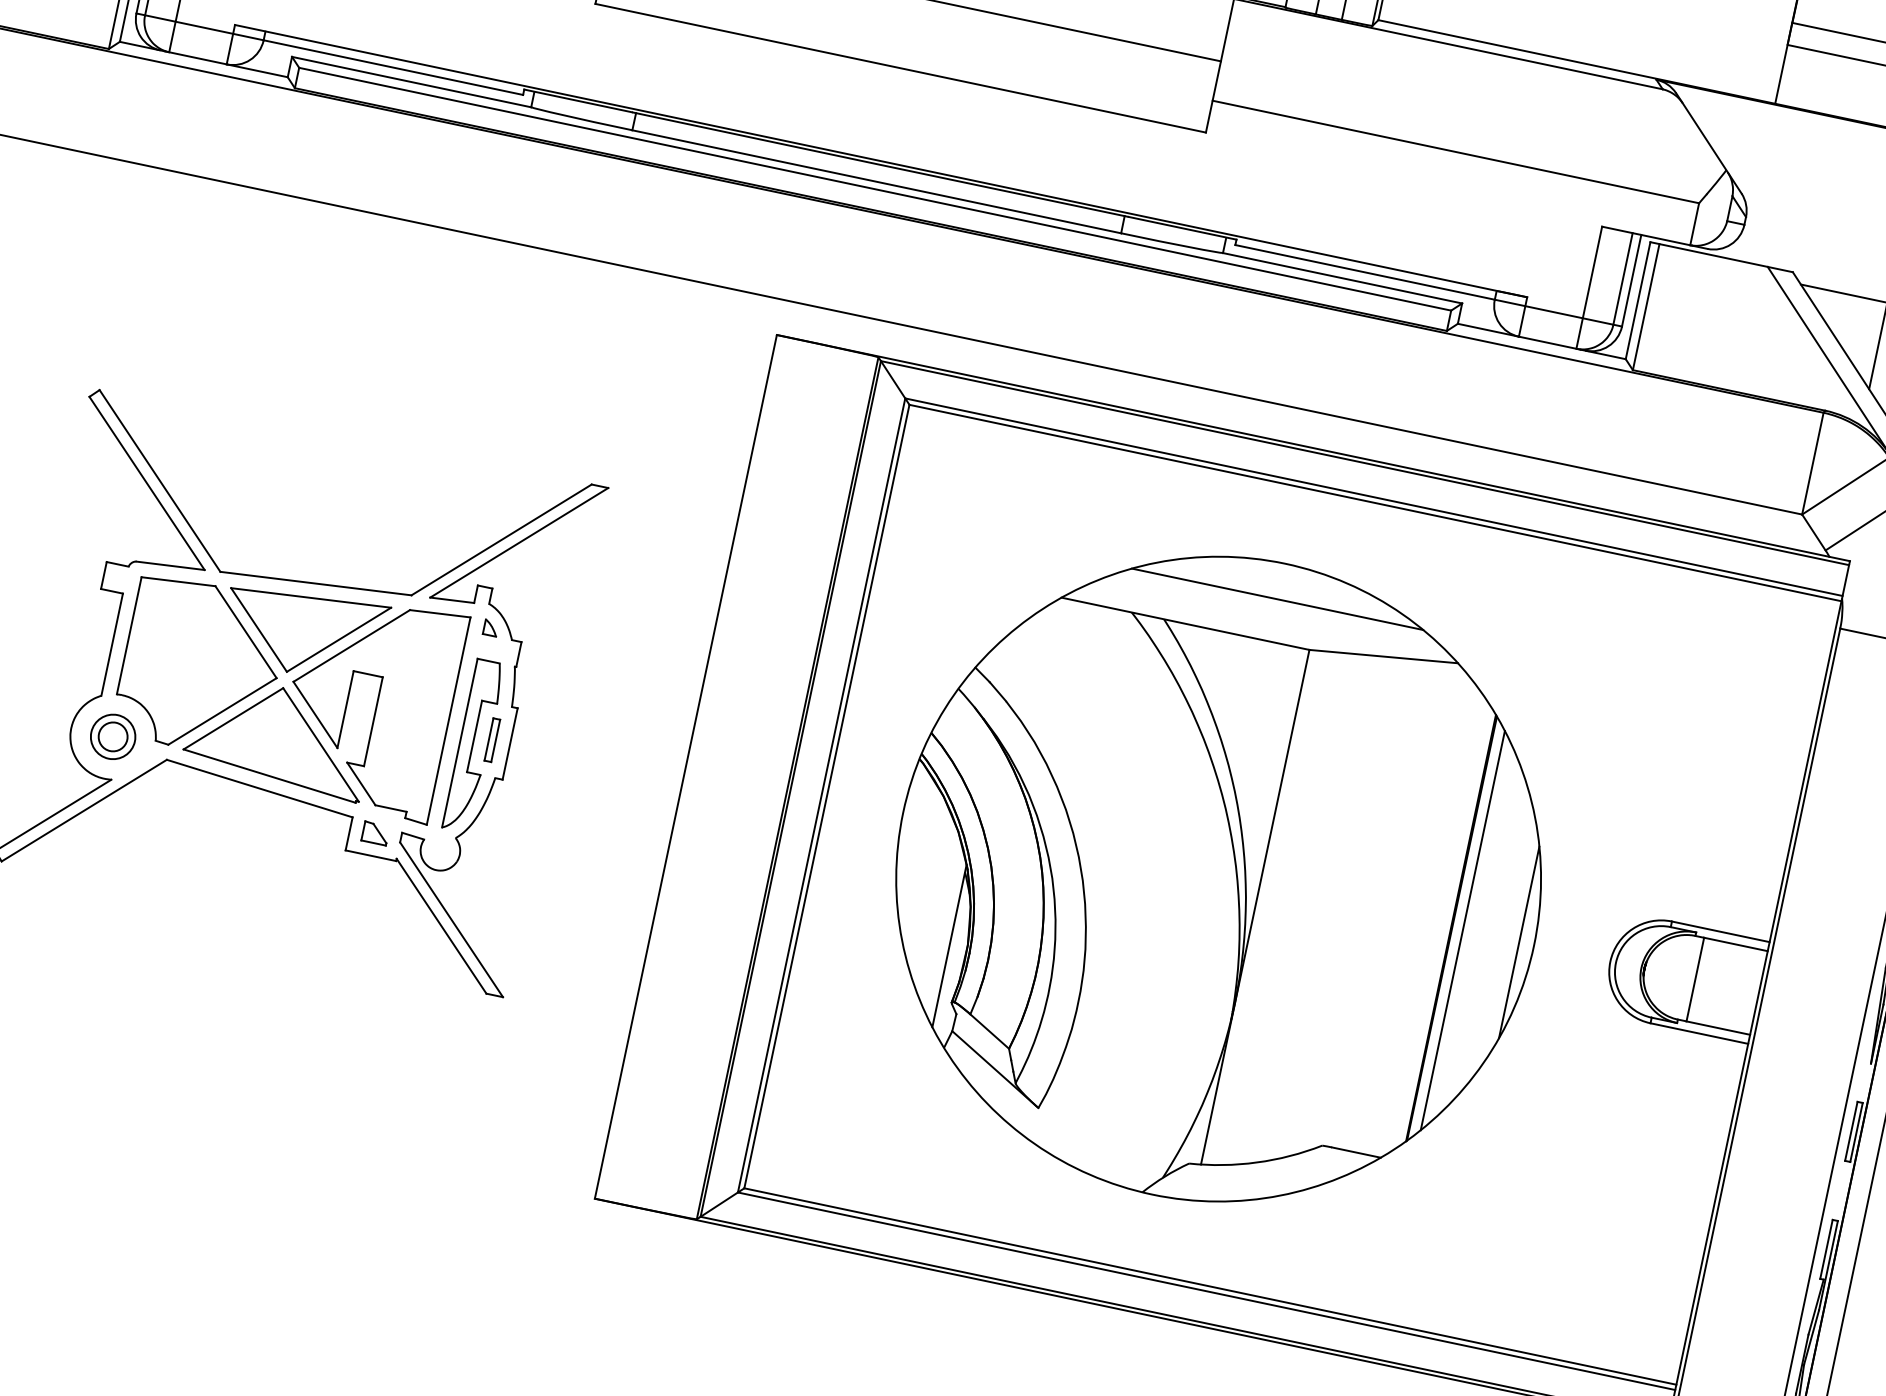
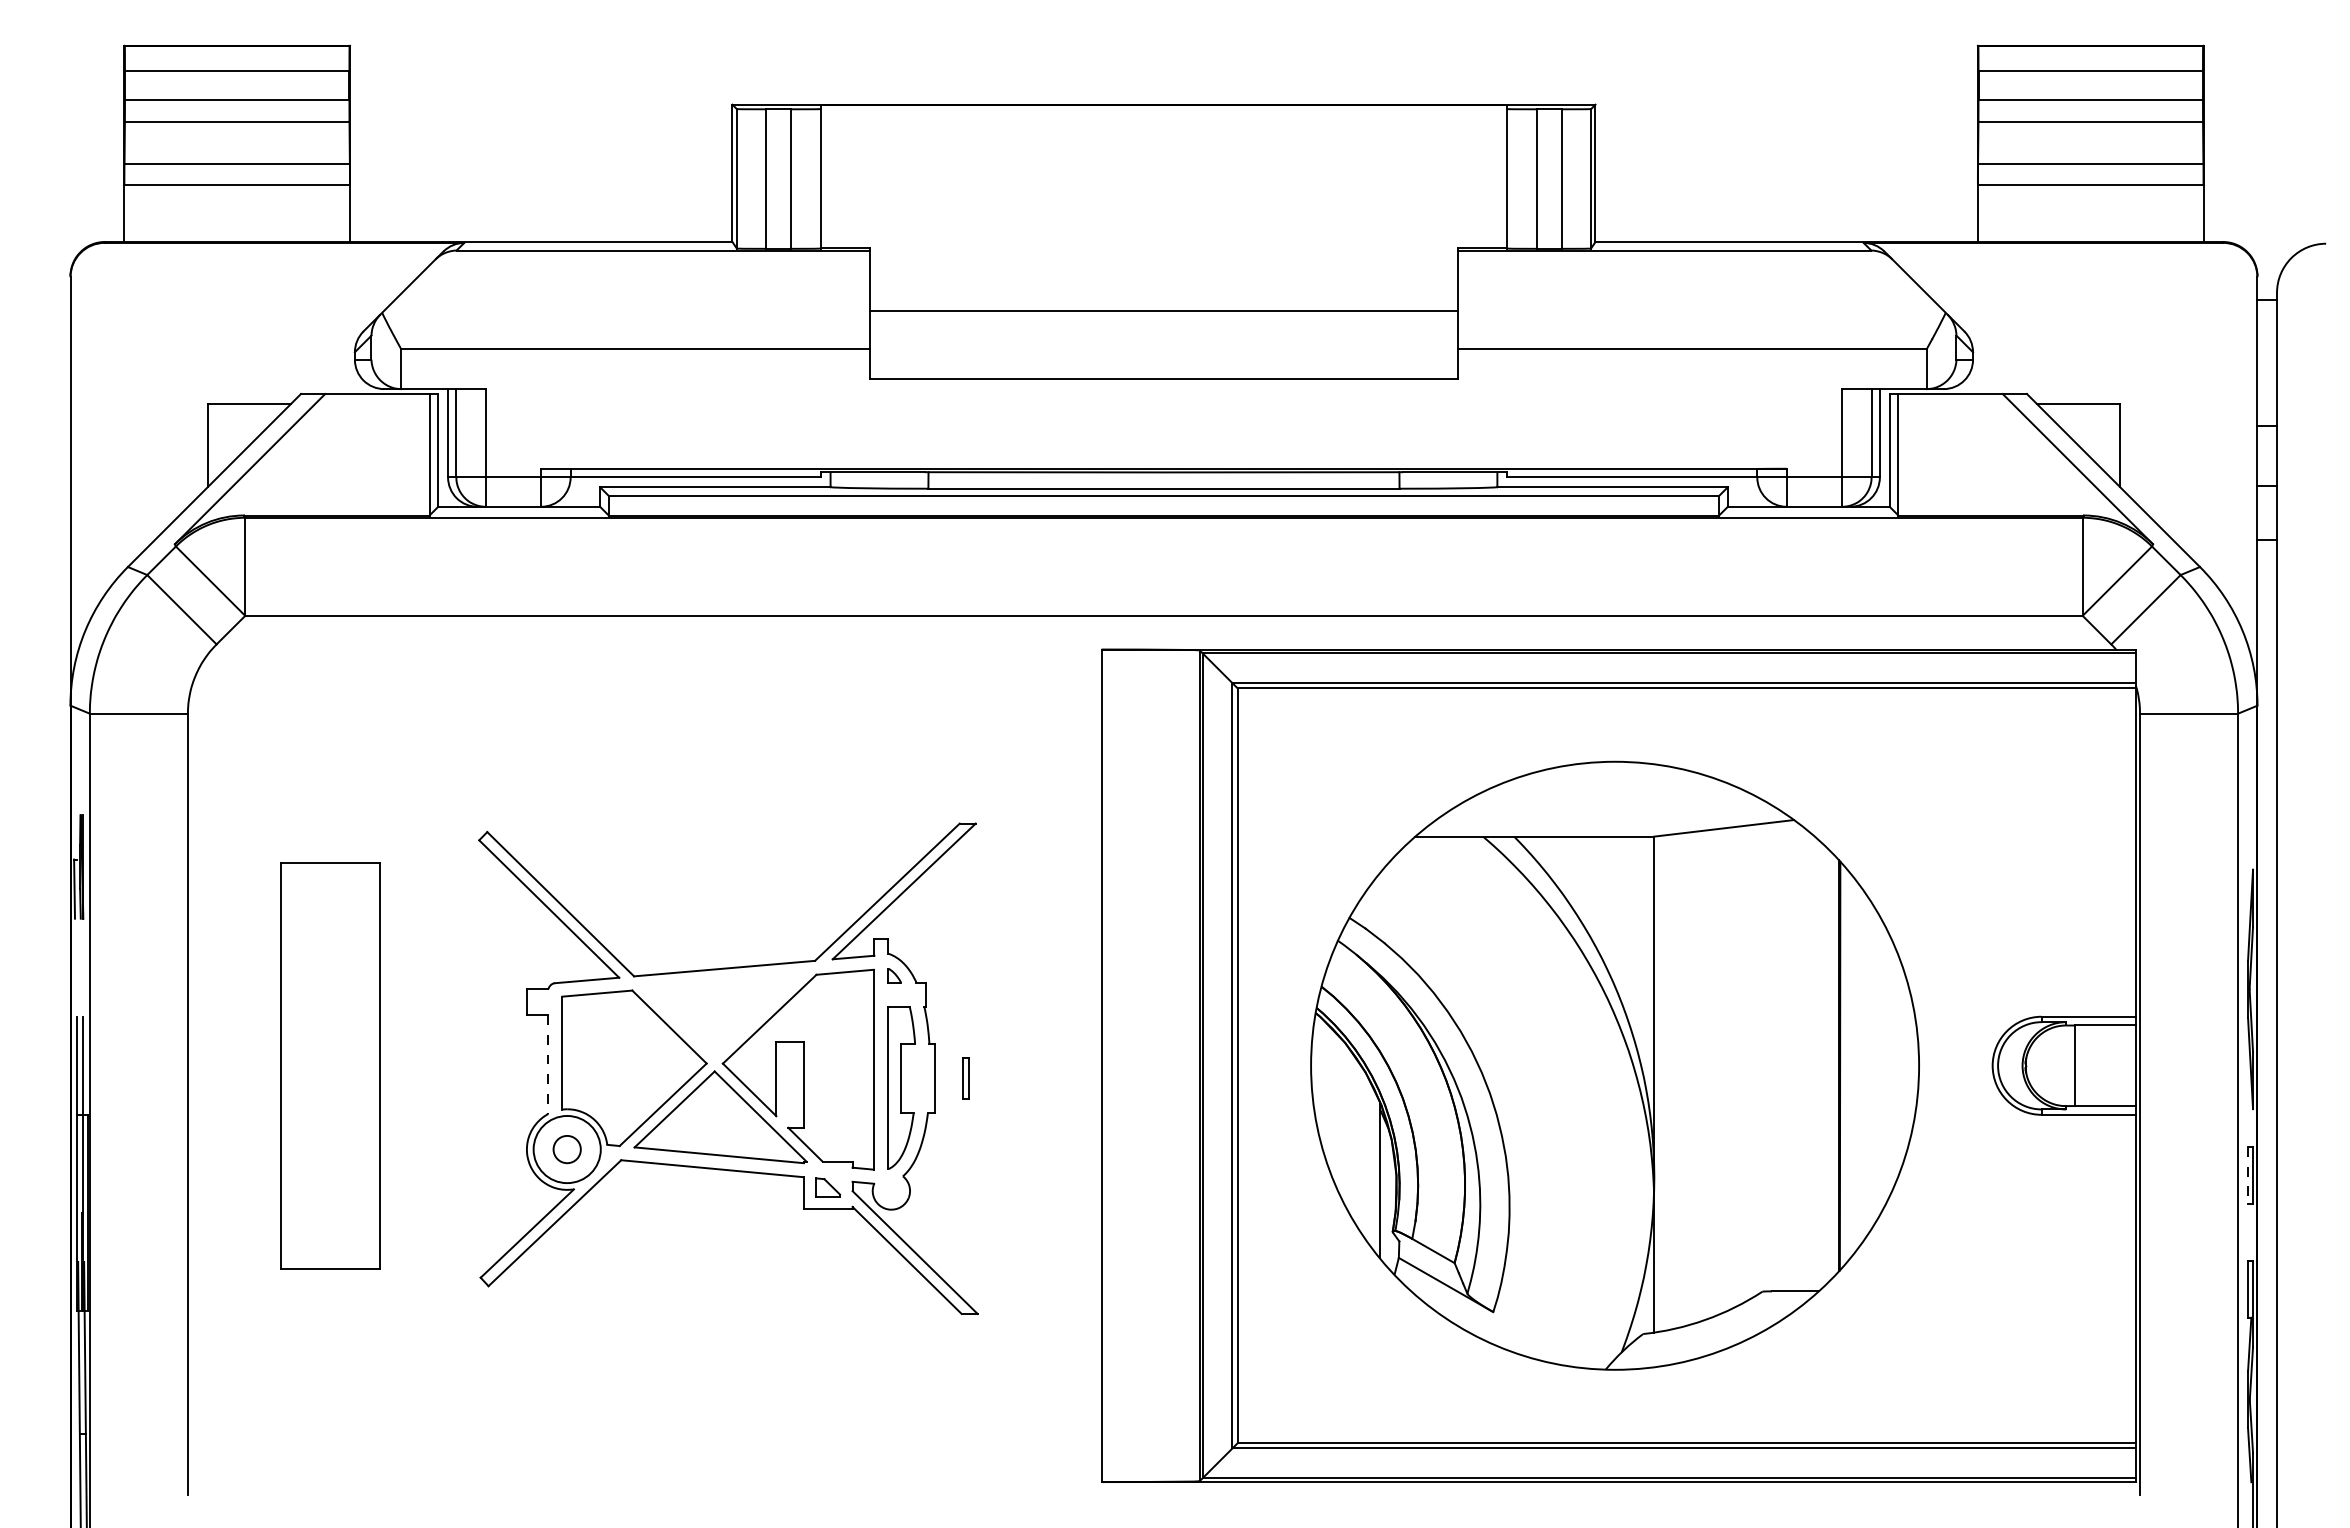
line: (1276, 599) -> (1614, 796), removed
part: (303, 631) -> (722, 1015), removed
line: (112, 645) -> (548, 1065), solid -> dashed
circle: (113, 736) -> (567, 1149), size x1.6
part: (492, 739) -> (965, 1078), moved
line: (1462, 930) -> (1850, 1065), removed
line: (1518, 942) -> (1904, 1065), removed
line: (1851, 1132) -> (2248, 1176), solid -> dashed

